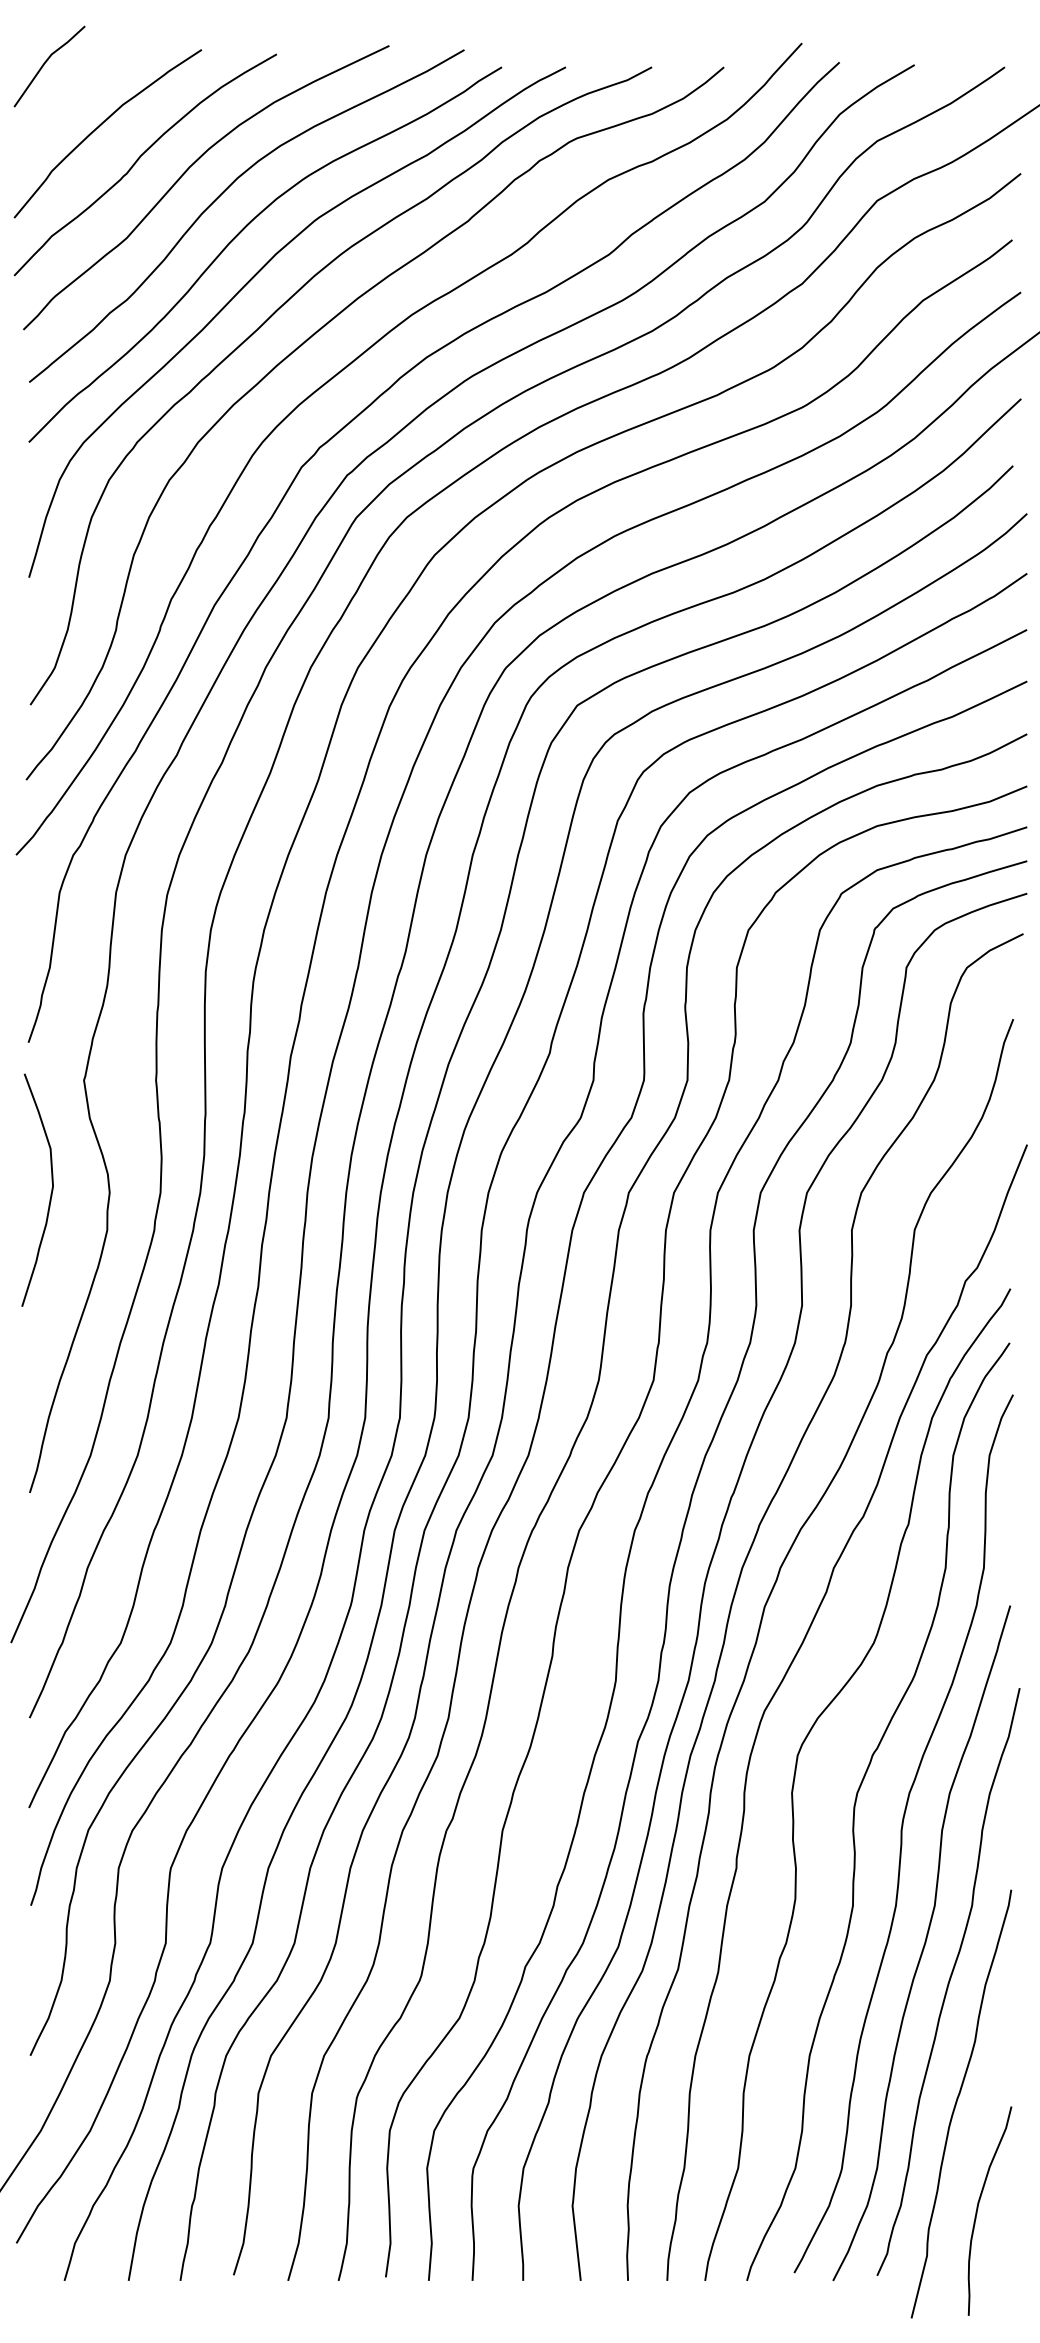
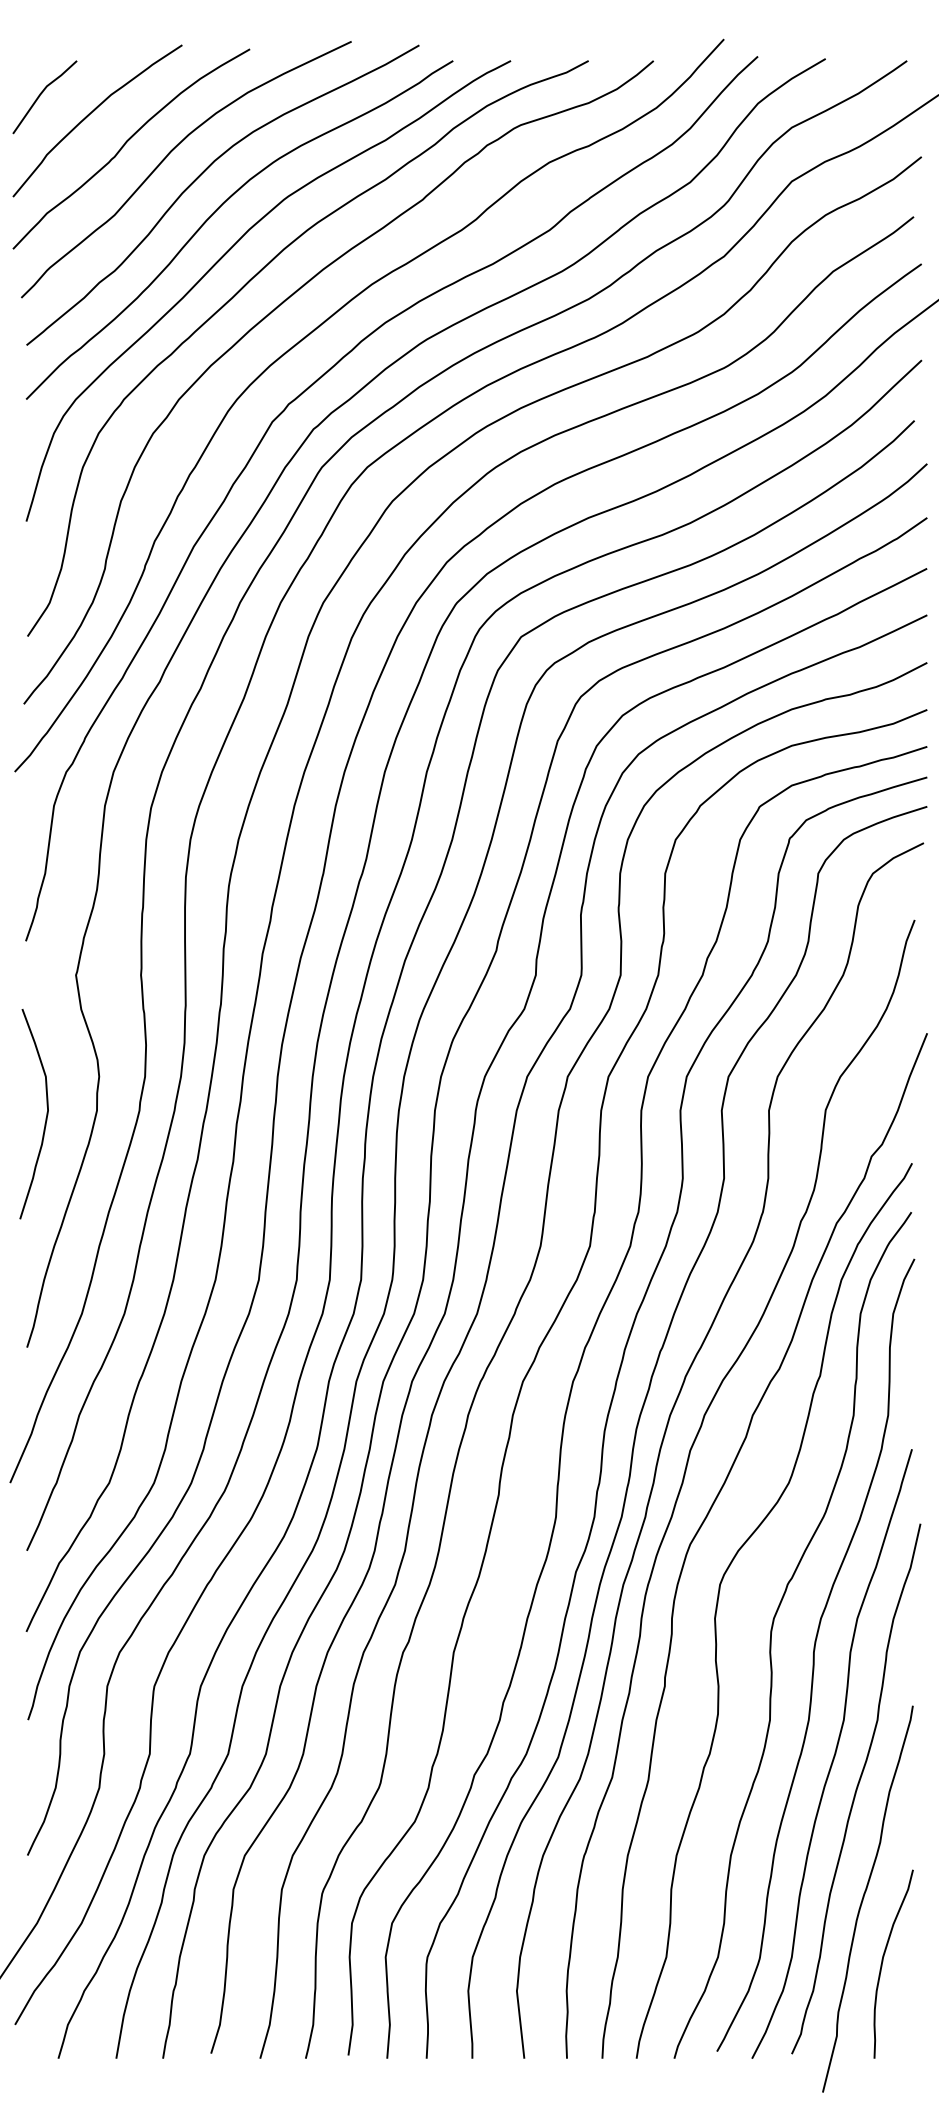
line: (46, 62) -> (42, 93), moved
curve: (50, 1193) -> (45, 1117), moved
curve: (978, 2209) -> (883, 1962), moved

